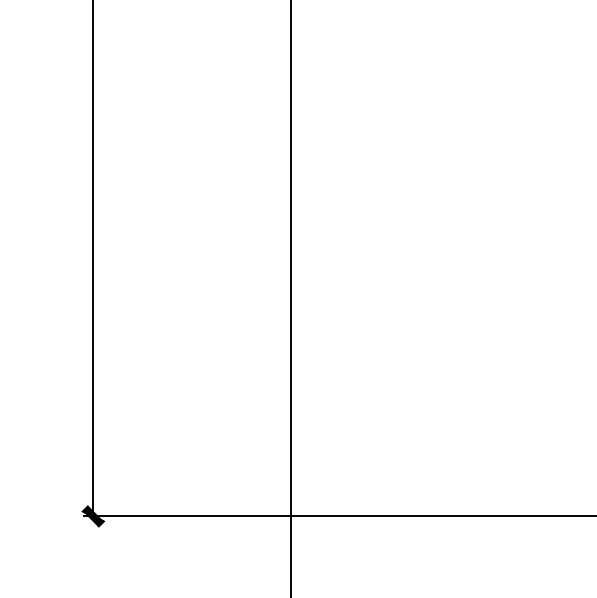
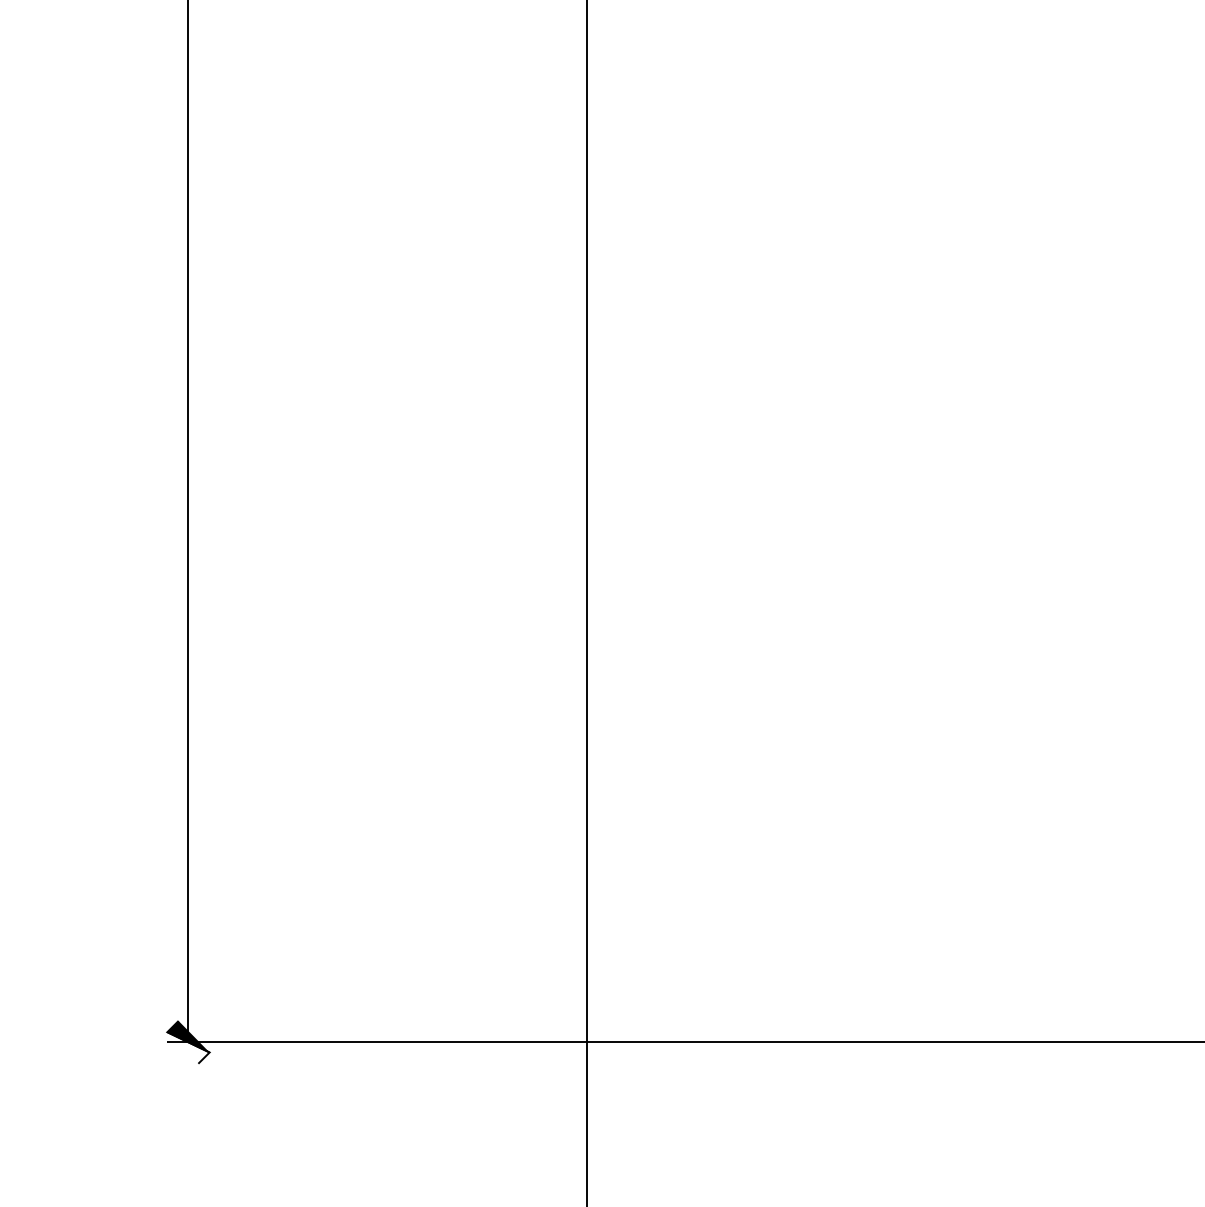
fill: (92, 519) -> (186, 1048), removed

